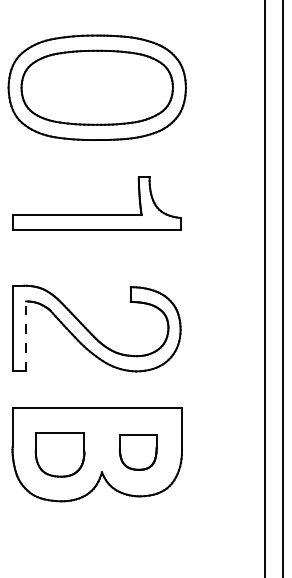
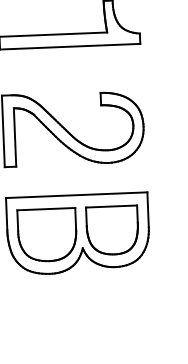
line: (26, 335) -> (15, 136), dashed -> solid
part: (137, 452) -> (111, 230), size x1.67
part: (59, 454) -> (46, 234), size x1.43

